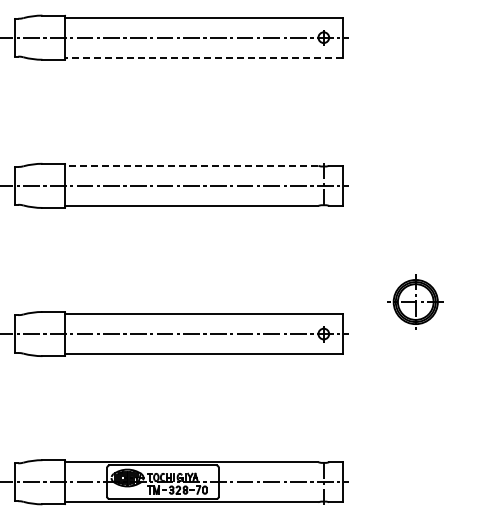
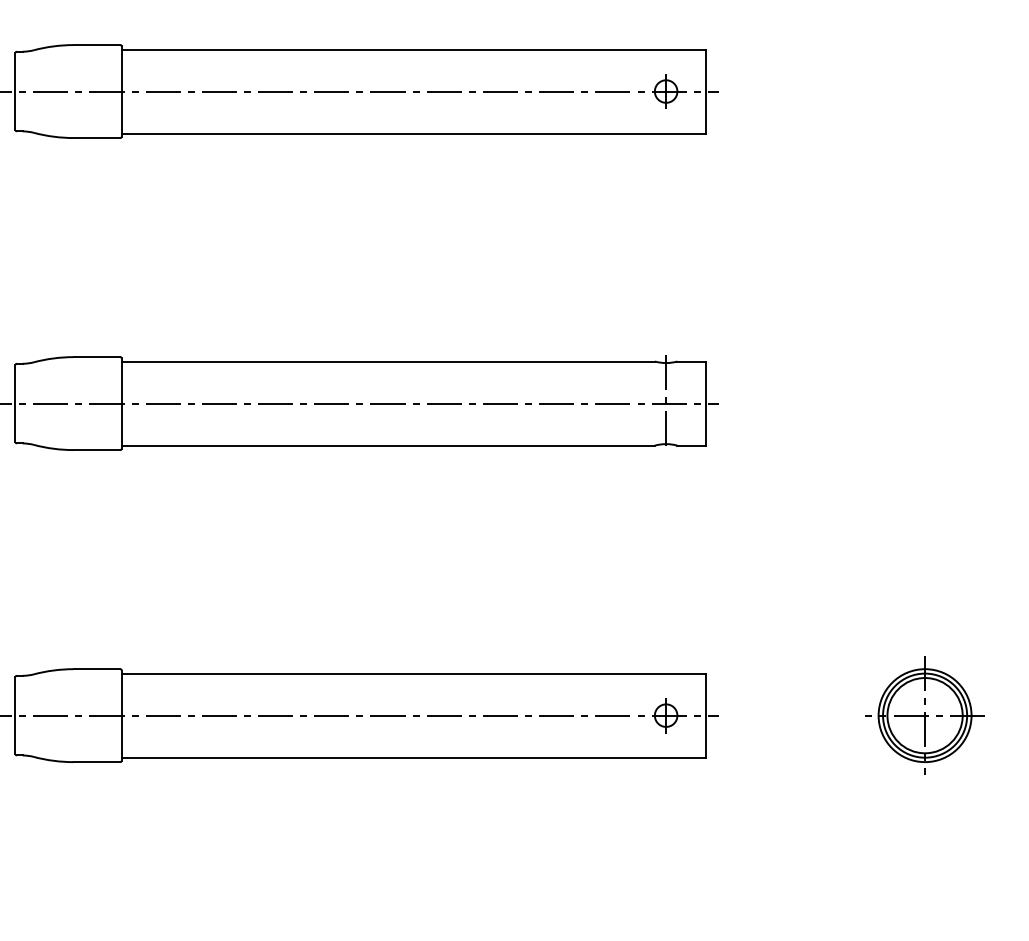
line: (204, 57) -> (414, 133), dashed -> solid
line: (191, 165) -> (387, 360), dashed -> solid
part: (415, 301) -> (924, 714), moved

